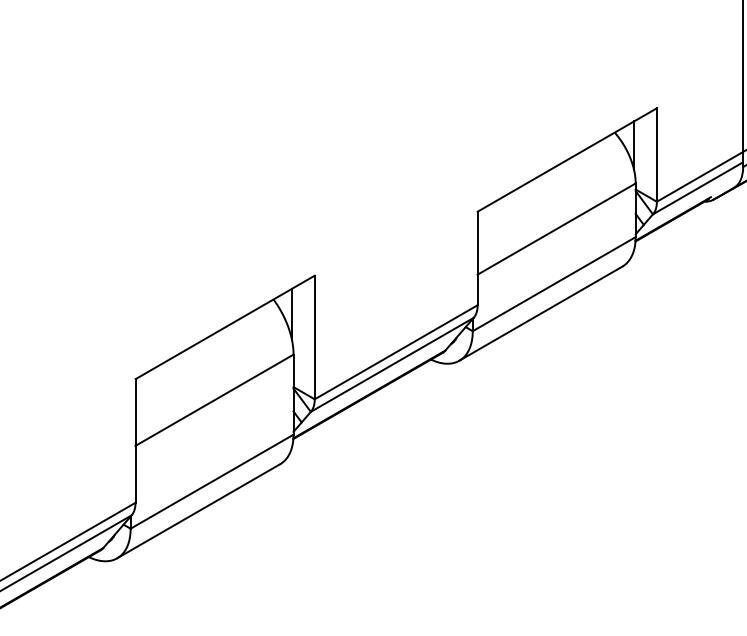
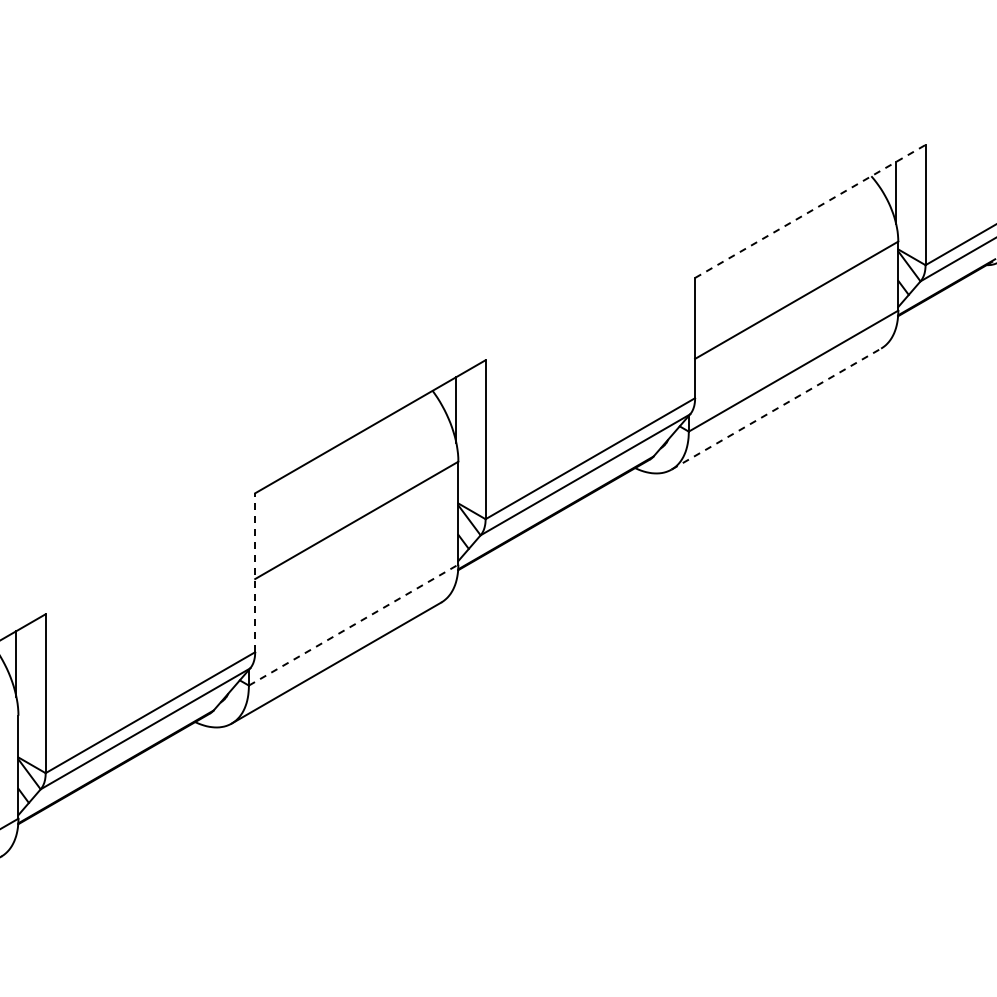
line: (567, 160) -> (810, 211), solid -> dashed
line: (540, 314) -> (776, 409), solid -> dashed
line: (135, 440) -> (255, 572), solid -> dashed
line: (211, 481) -> (353, 625), solid -> dashed

